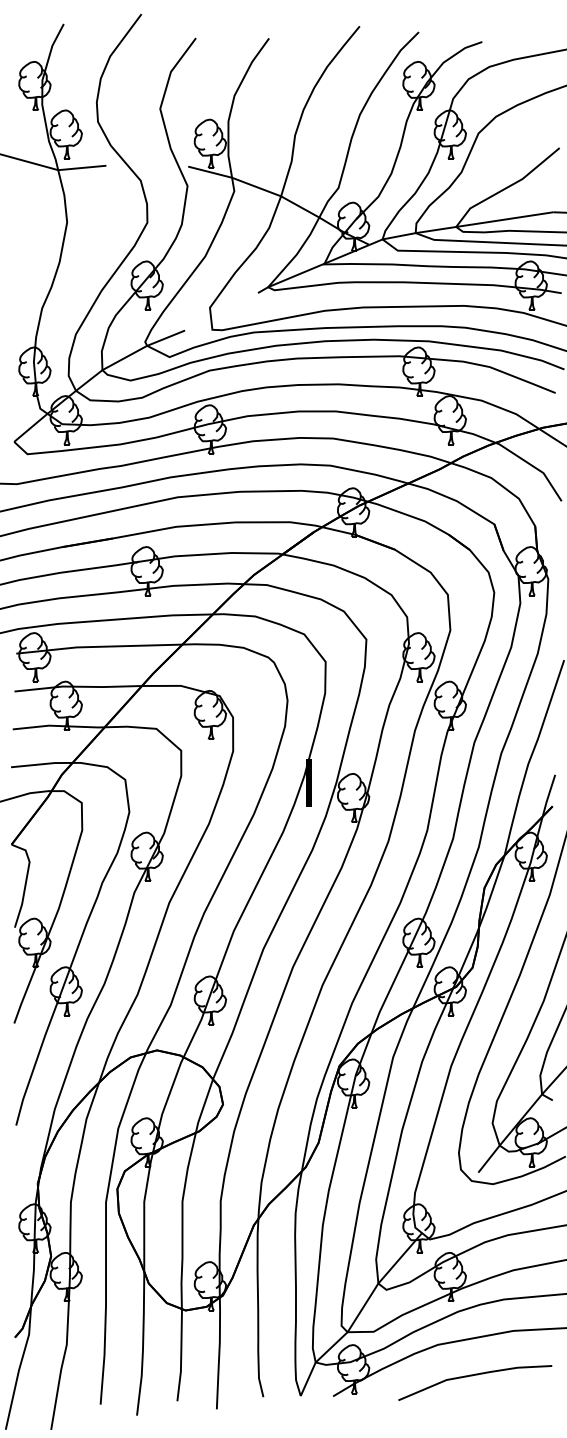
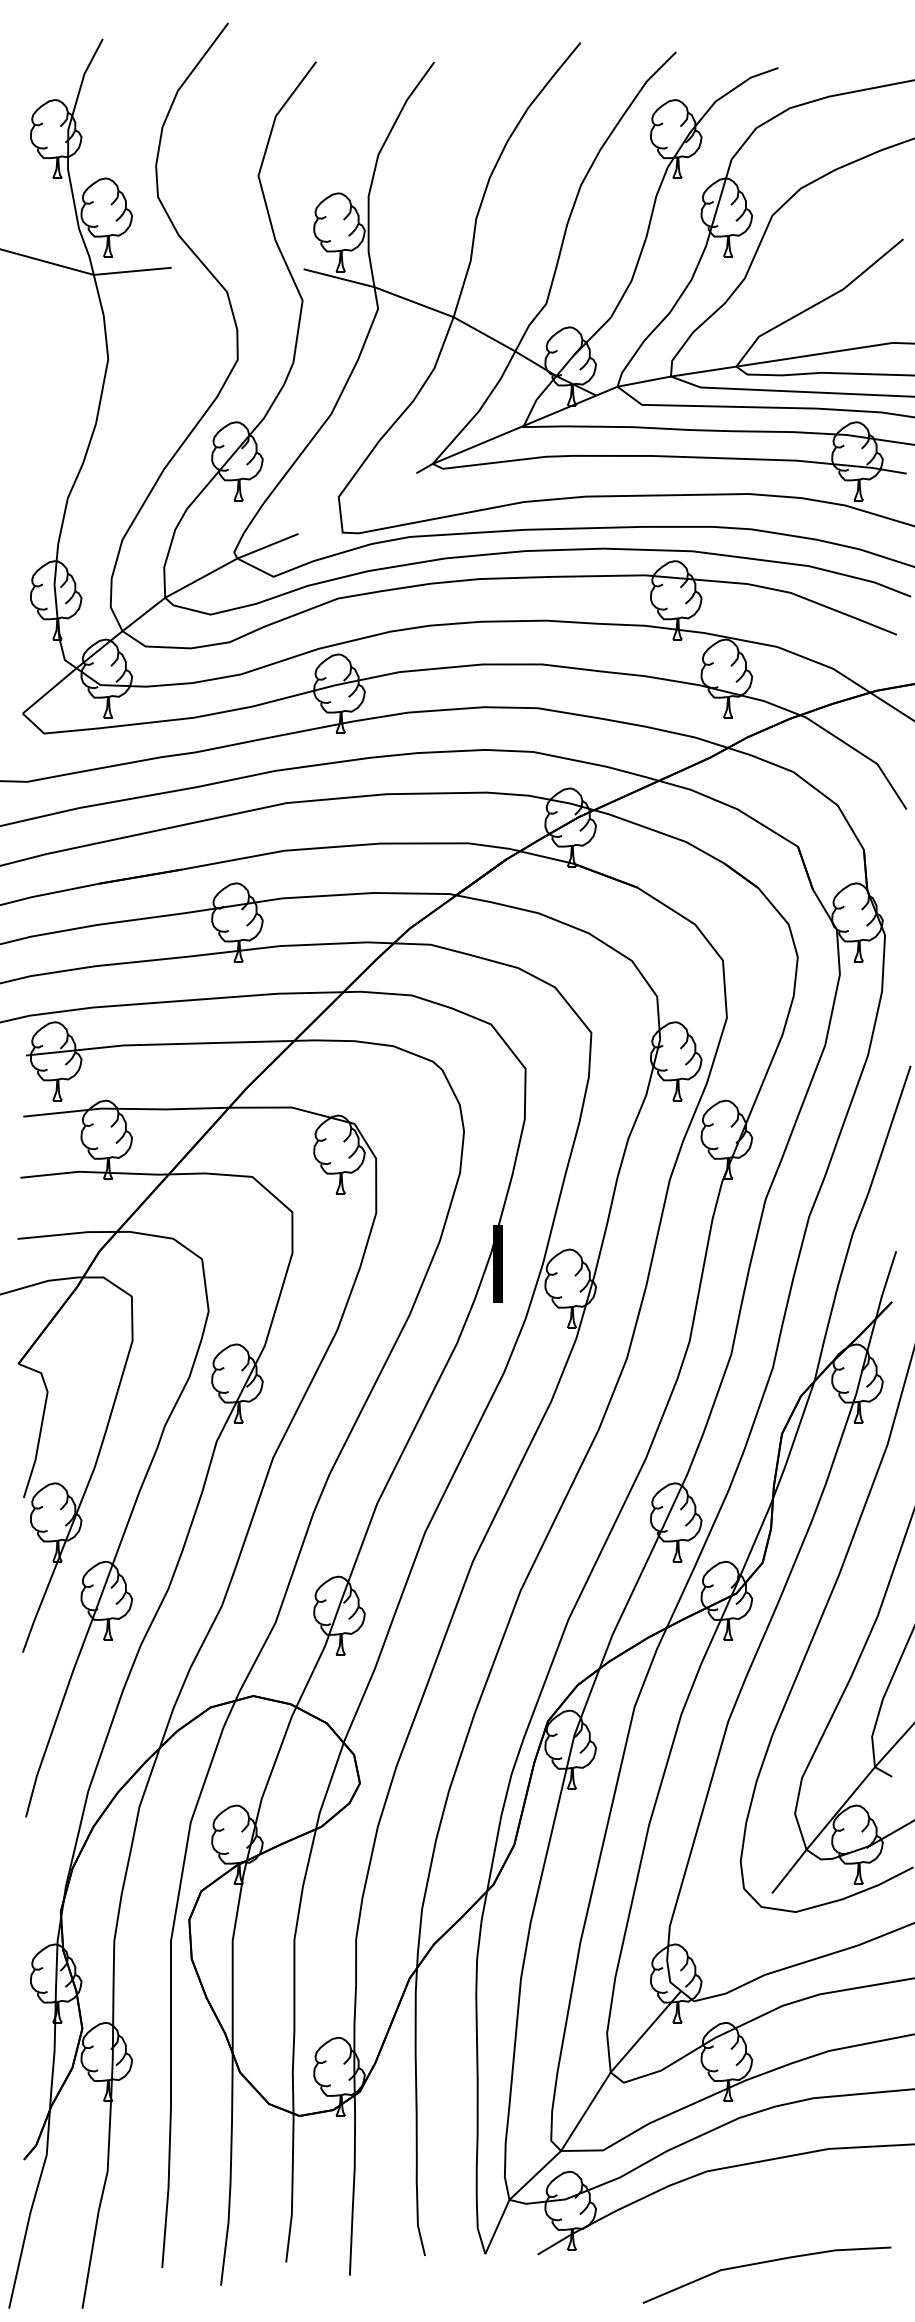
line: (472, 1376) -> (762, 2264), moved

